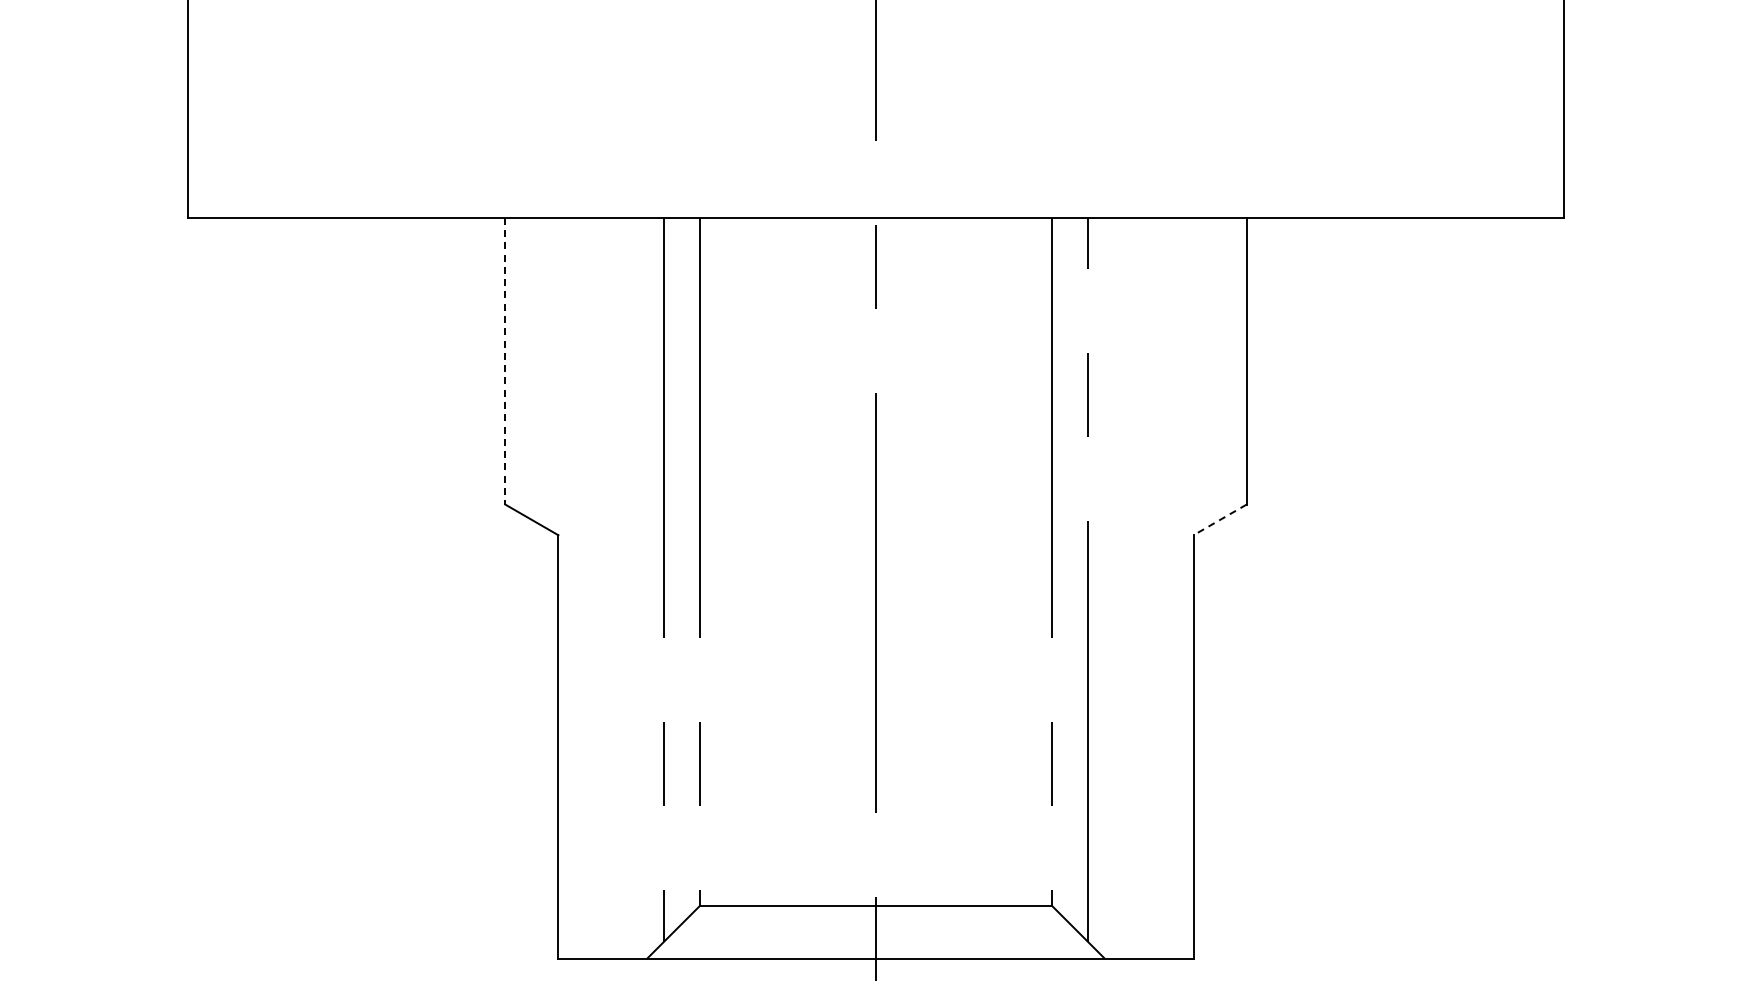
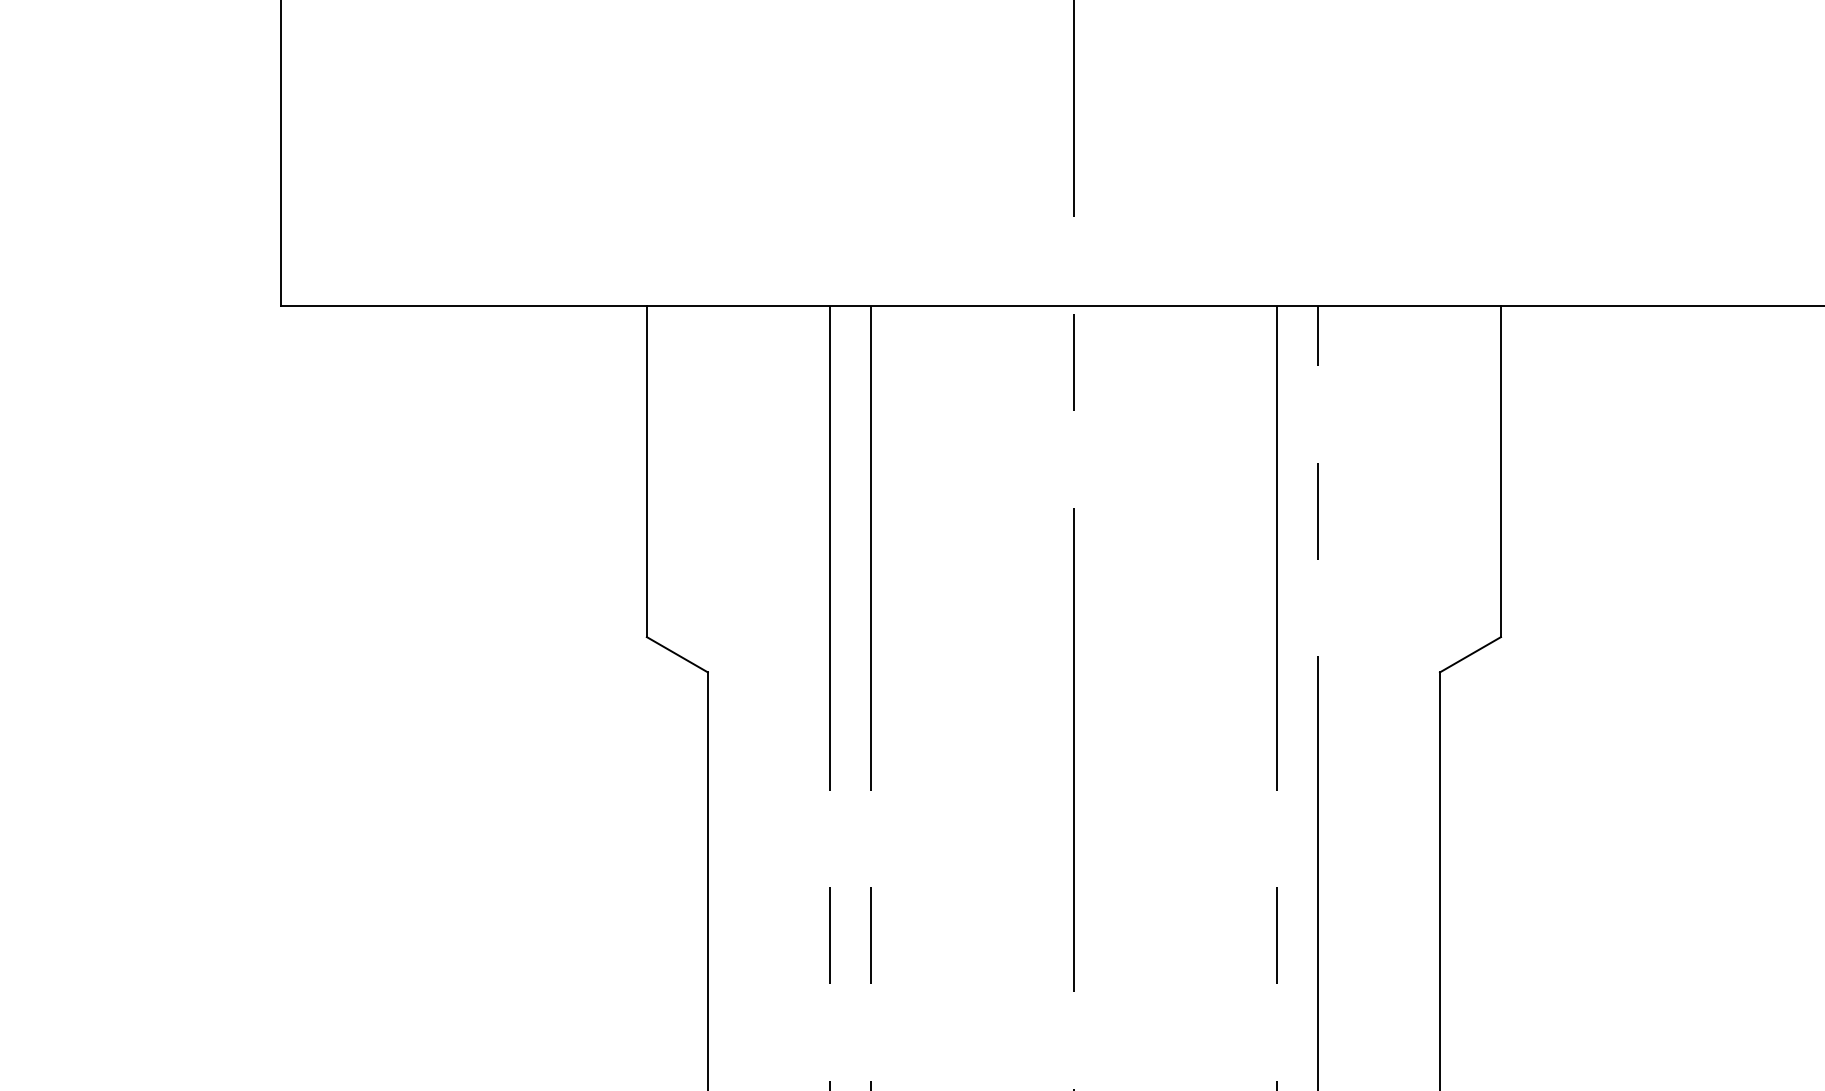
line: (505, 361) -> (646, 472), dashed -> solid
line: (1220, 519) -> (1470, 654), dashed -> solid

